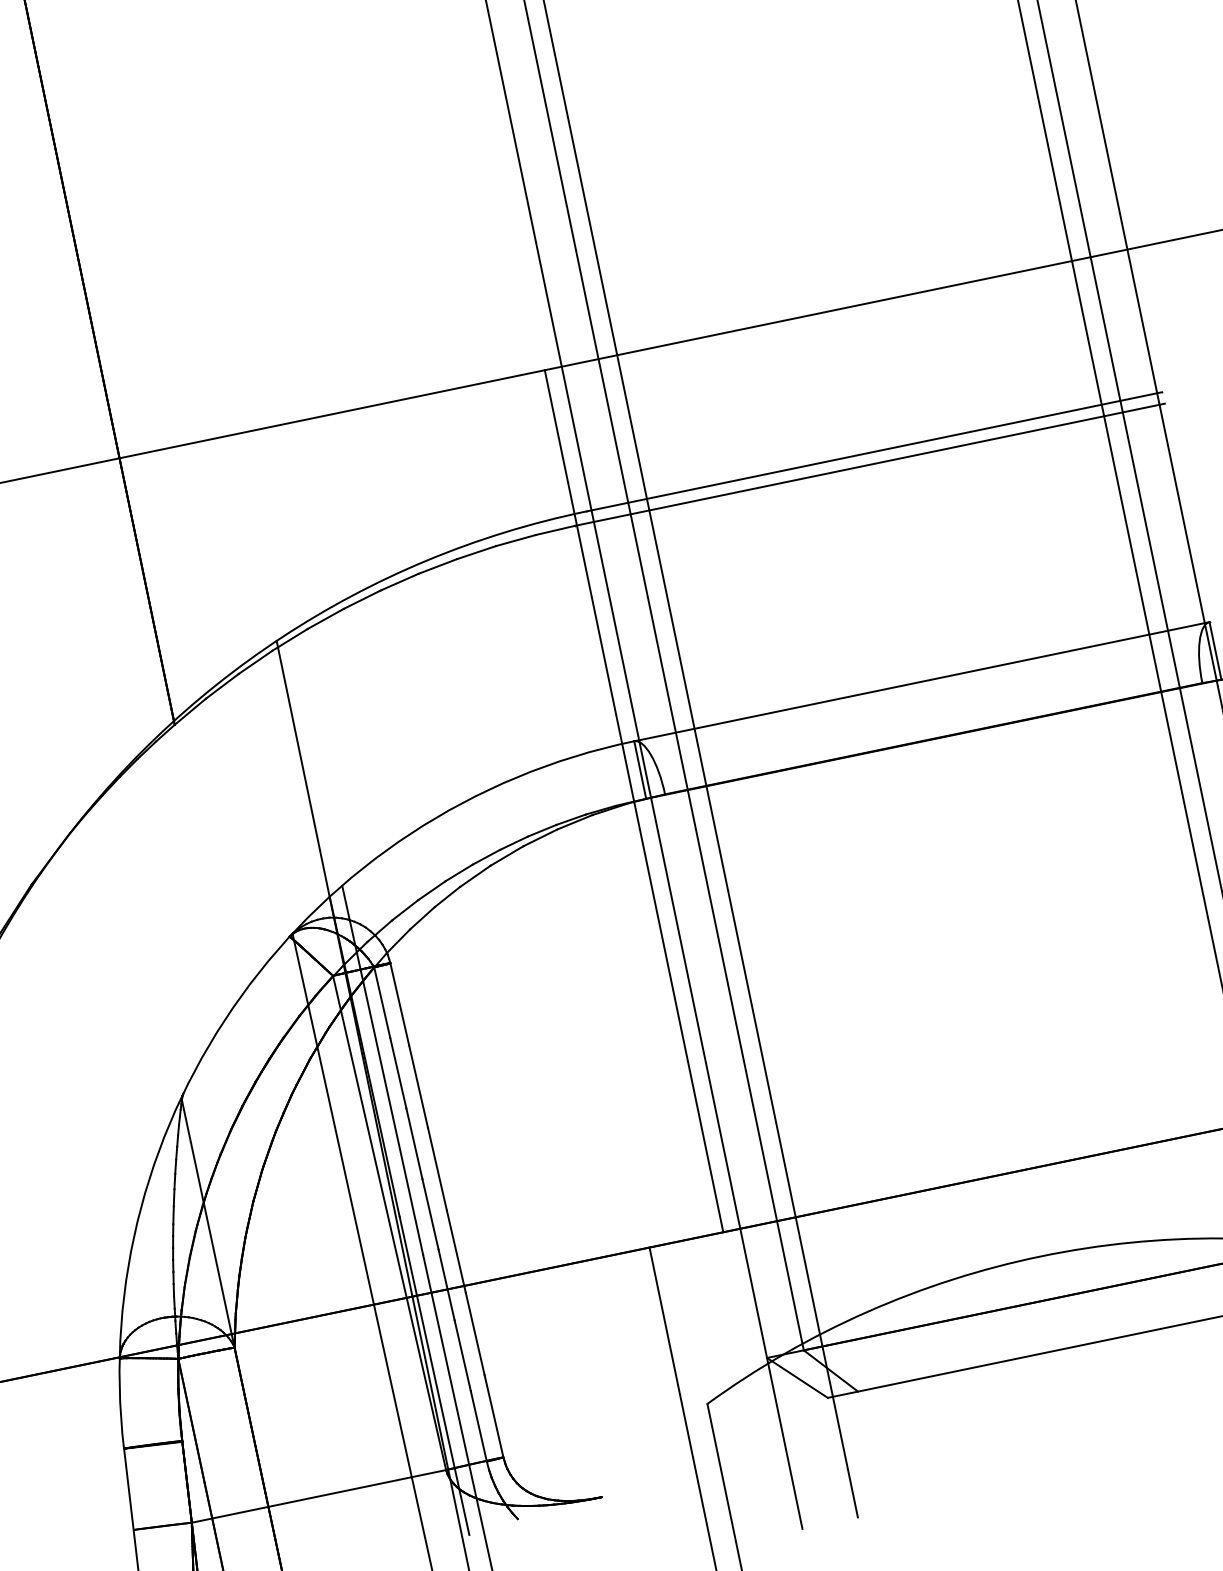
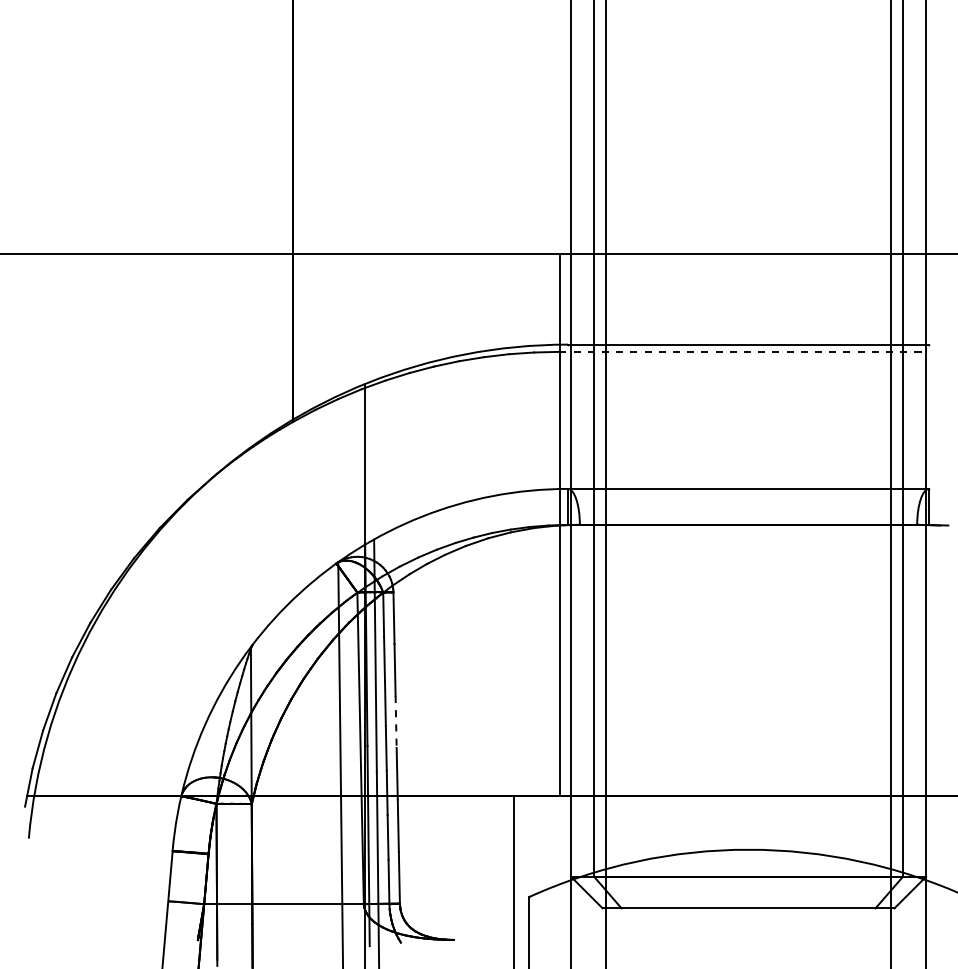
line: (870, 464) -> (744, 351), solid -> dashed
line: (437, 1168) -> (396, 721), solid -> dashed

